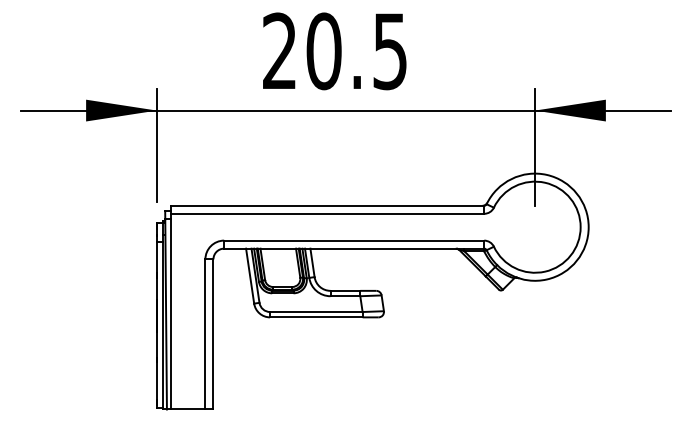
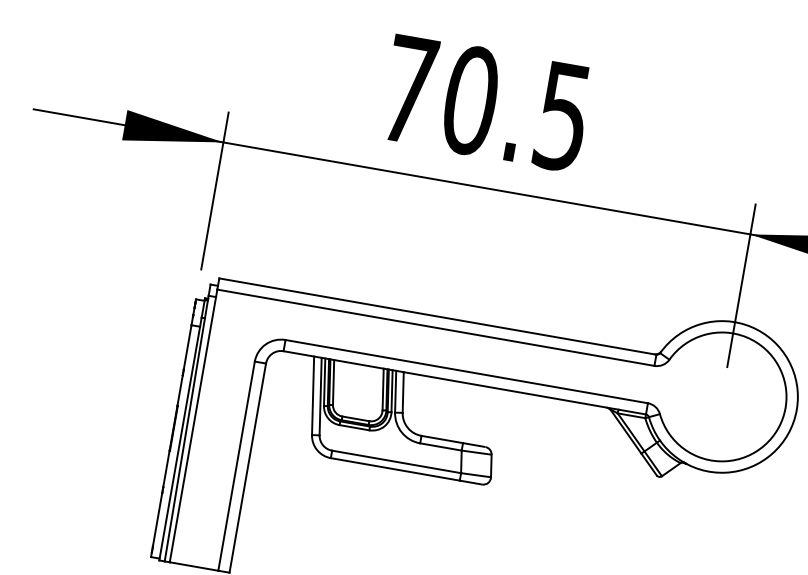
text: (279, 50) -> (408, 88), 20.5 -> 70.5

